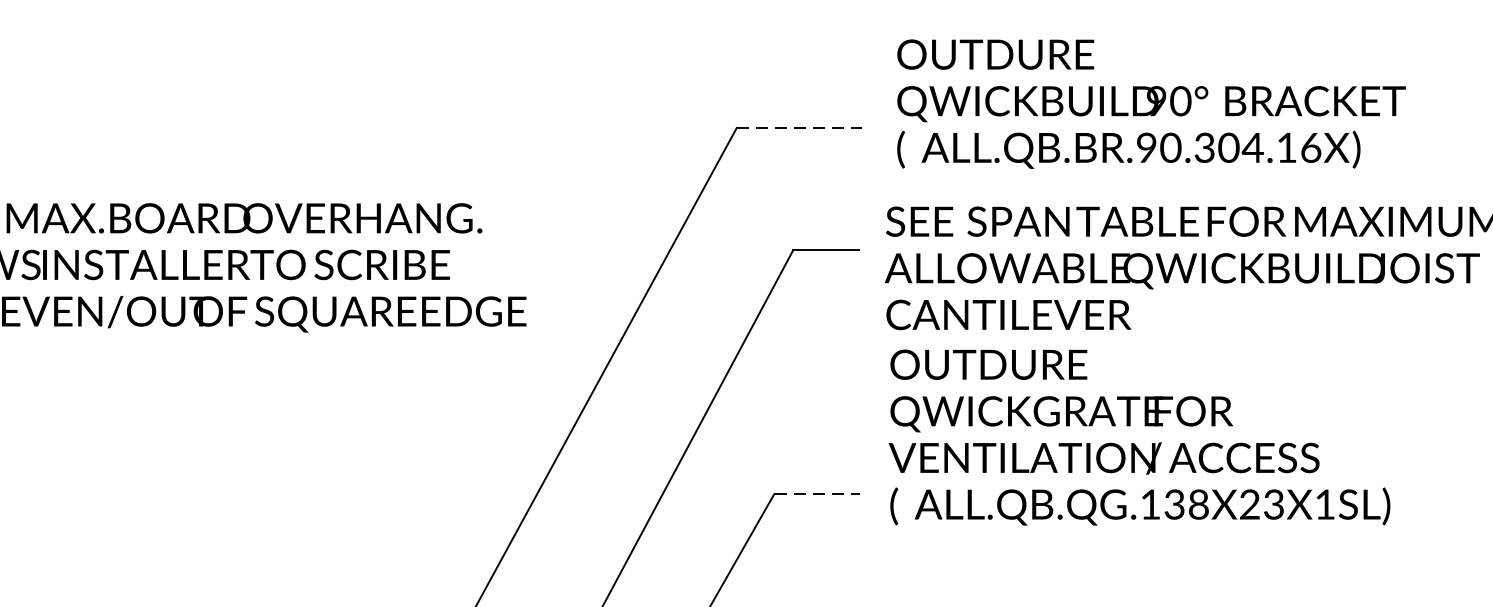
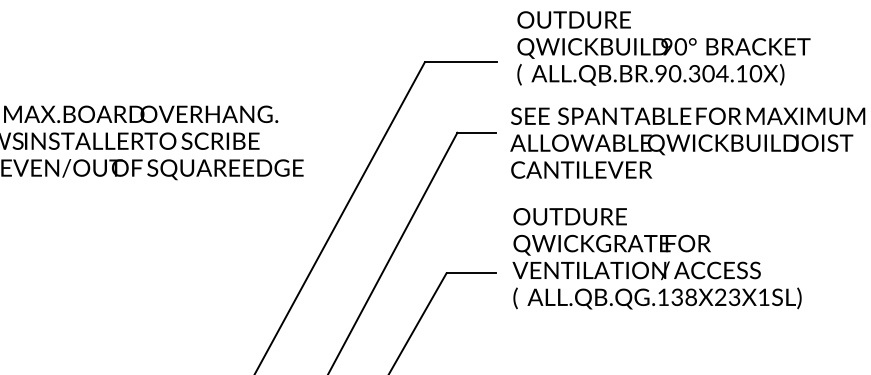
line: (800, 128) -> (461, 62), dashed -> solid
text: (1310, 147) -> (755, 73), ALL.QB.BR.90.304.16X -> ALL.QB.BR.90.304.10X
text: (1138, 437) -> (656, 258), moved
line: (817, 494) -> (471, 273), dashed -> solid

